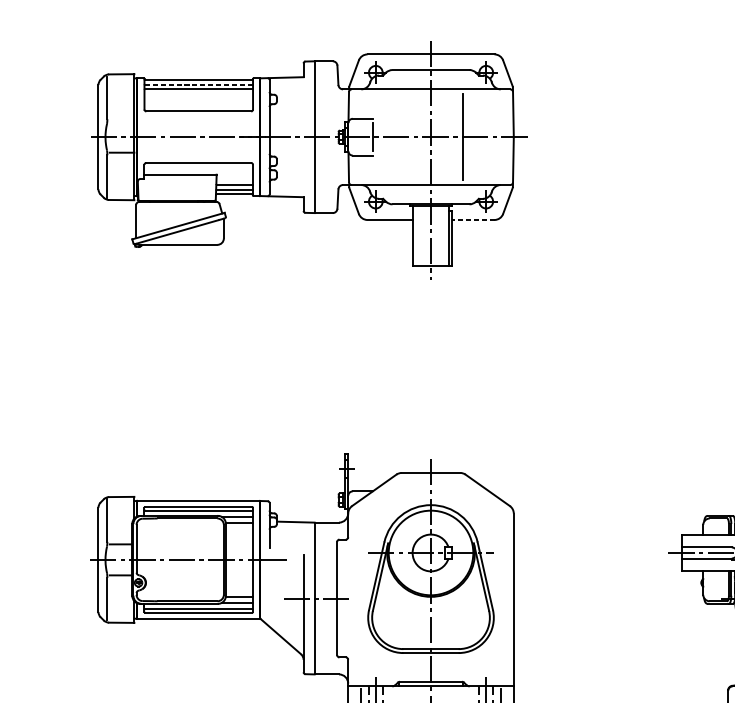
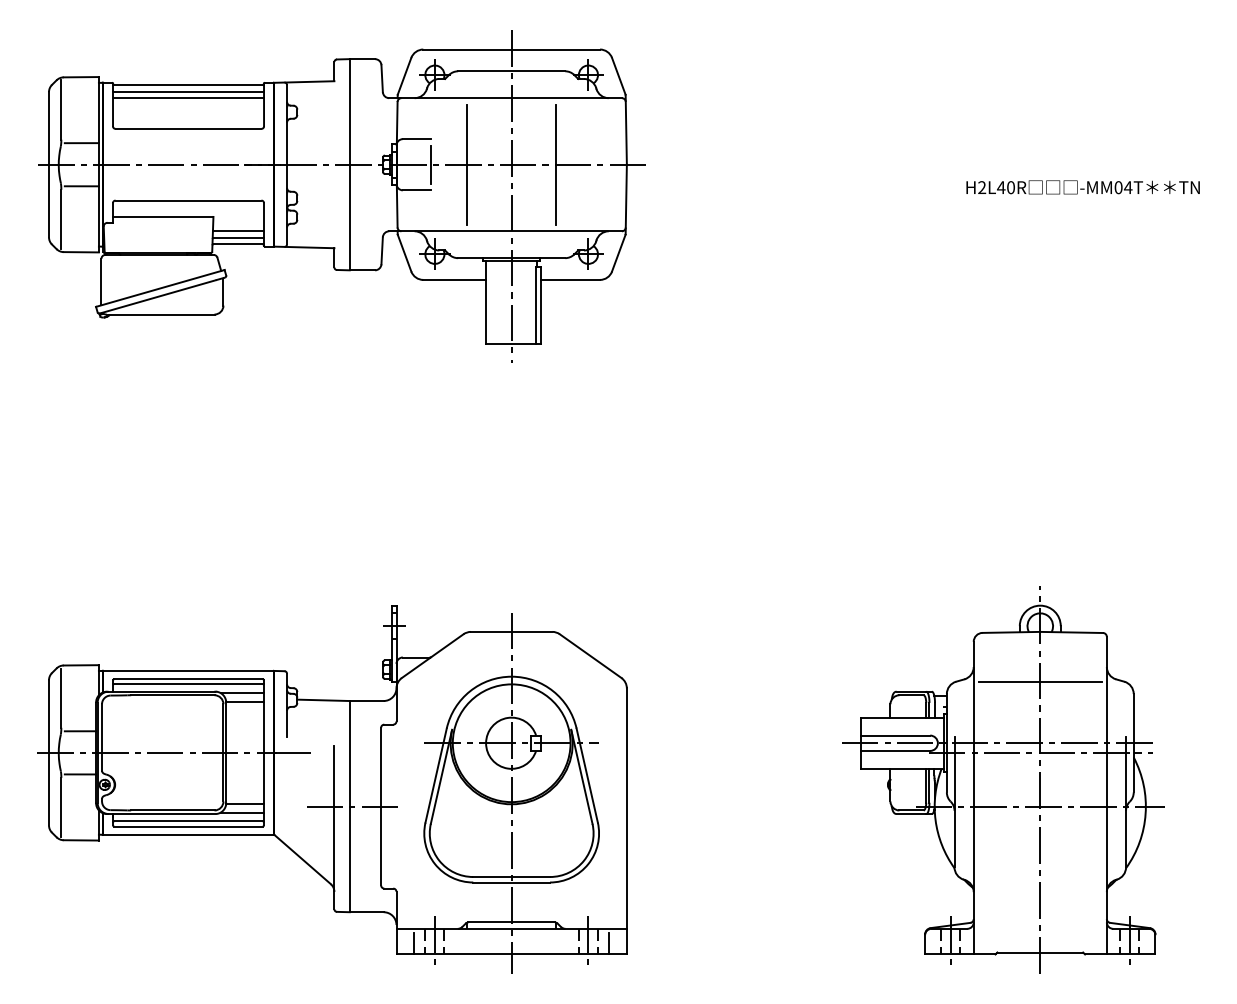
line: (198, 84) -> (188, 91), dashed -> solid
line: (121, 121) -> (81, 143), added
line: (398, 137) -> (466, 164), added
line: (473, 219) -> (570, 279), dashed -> solid

